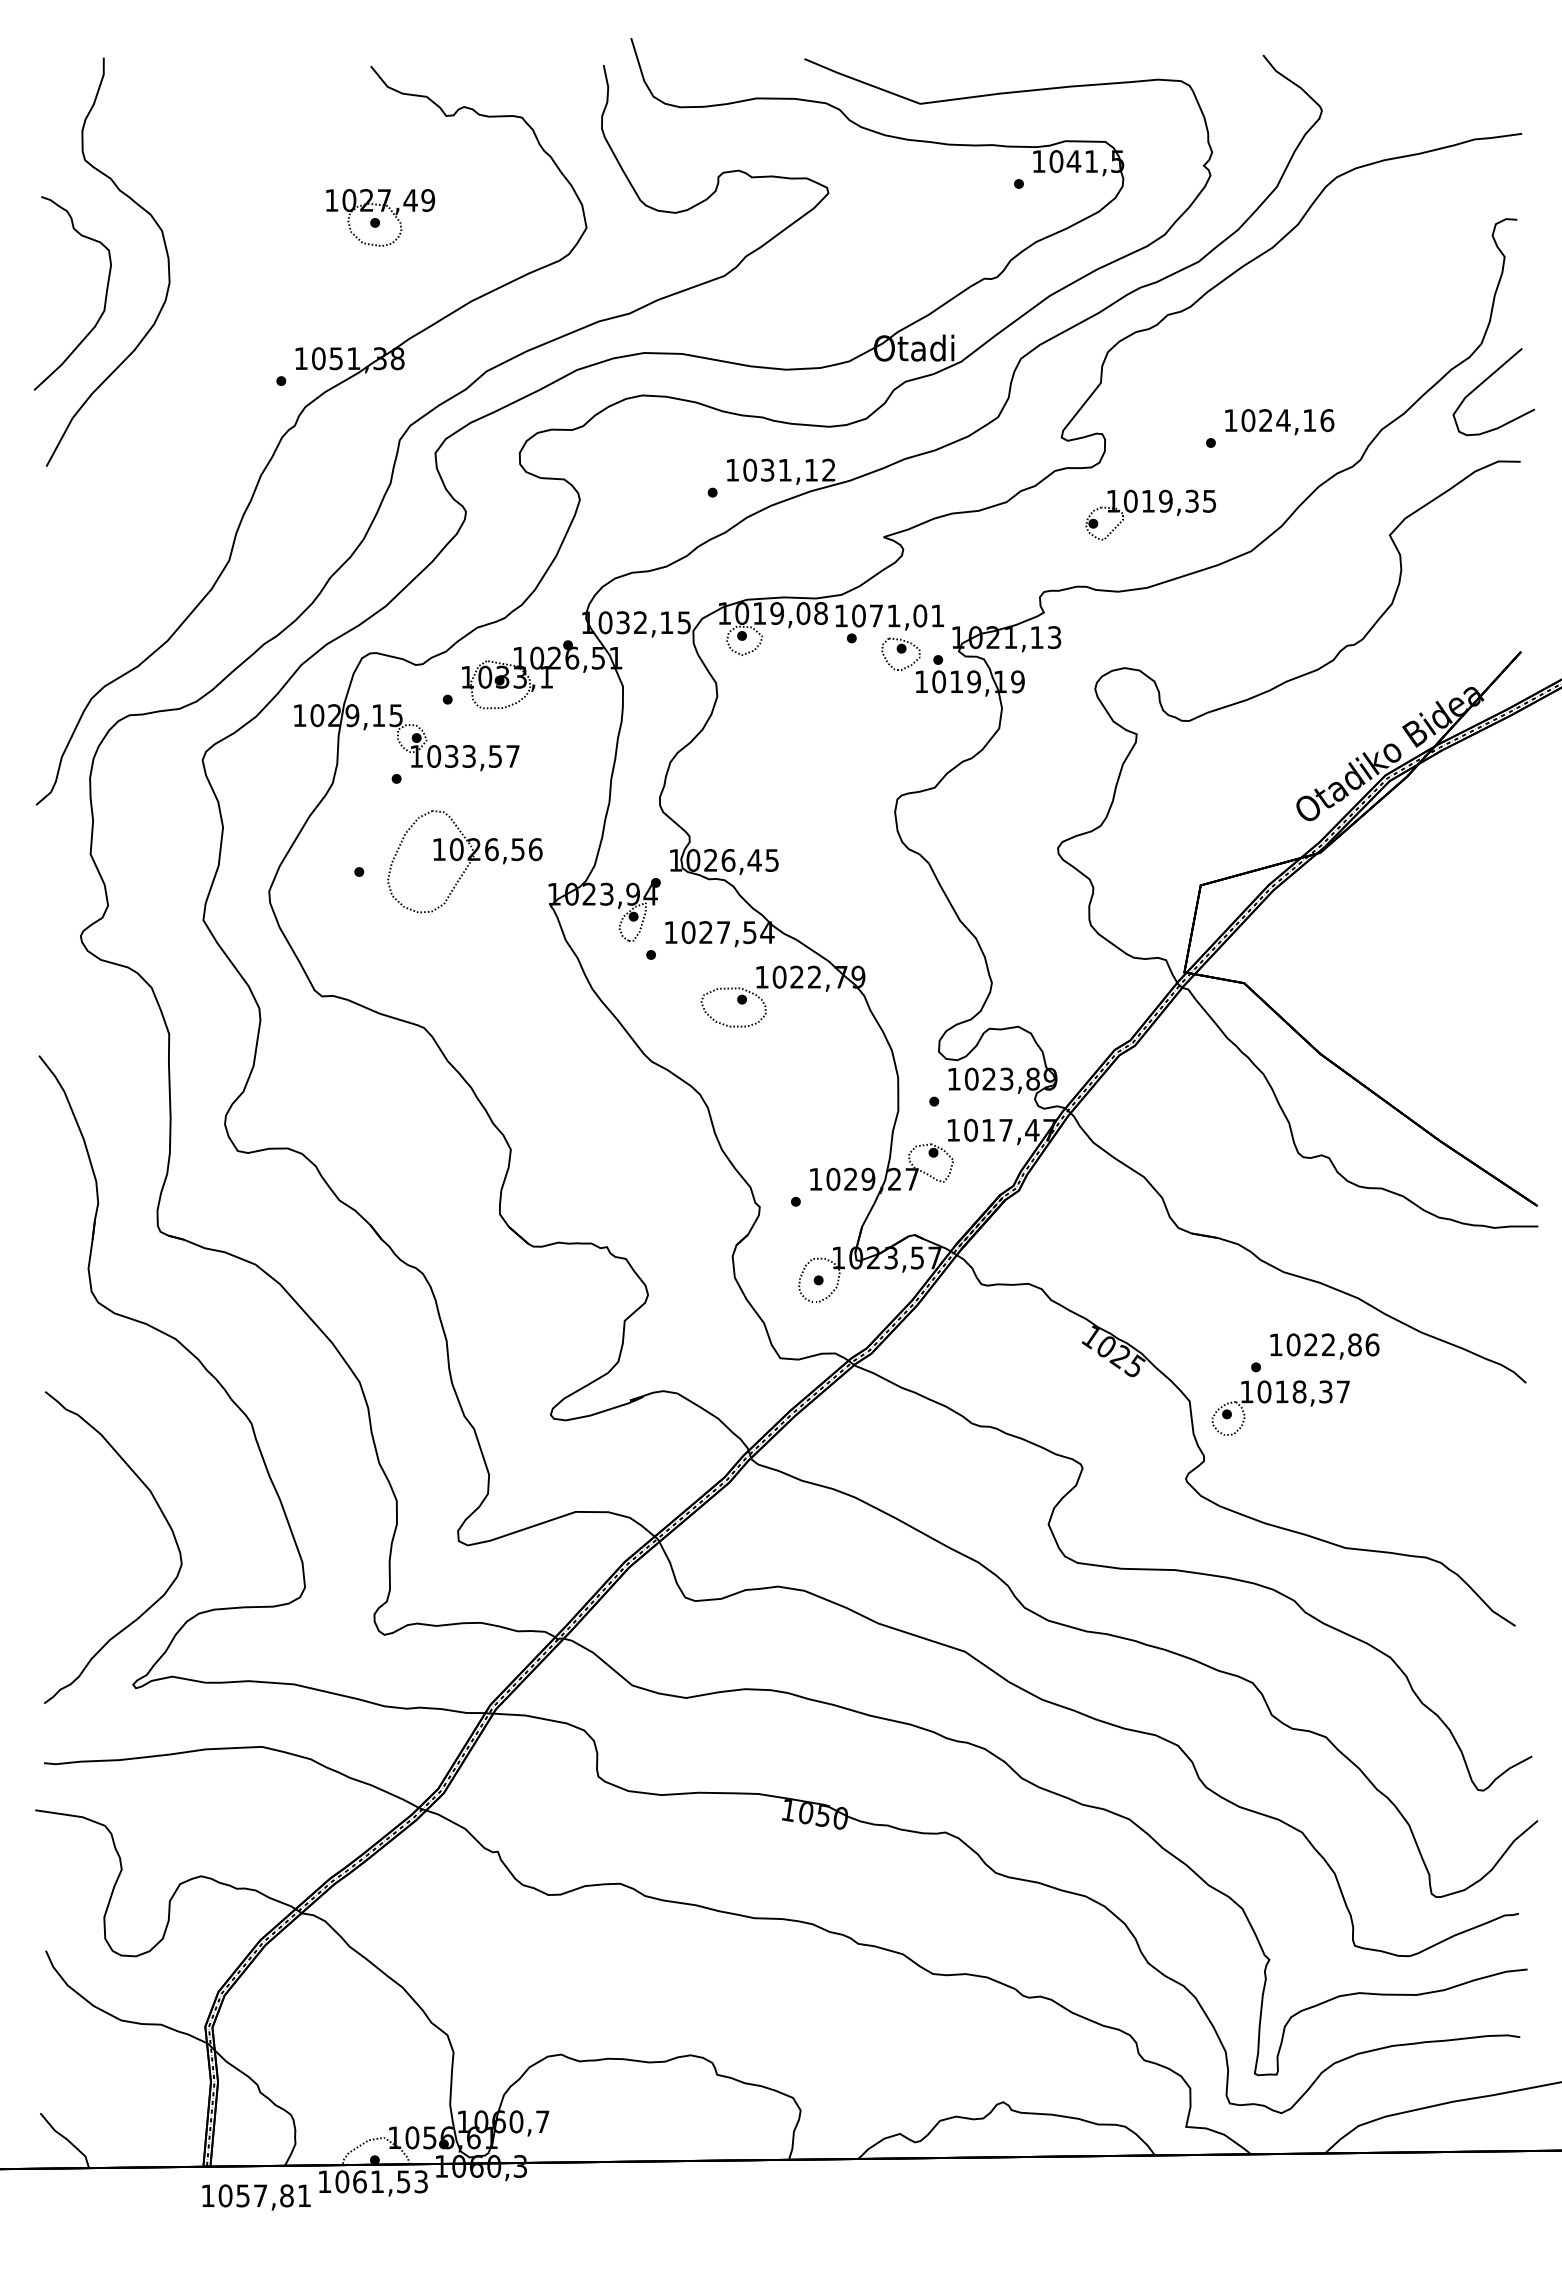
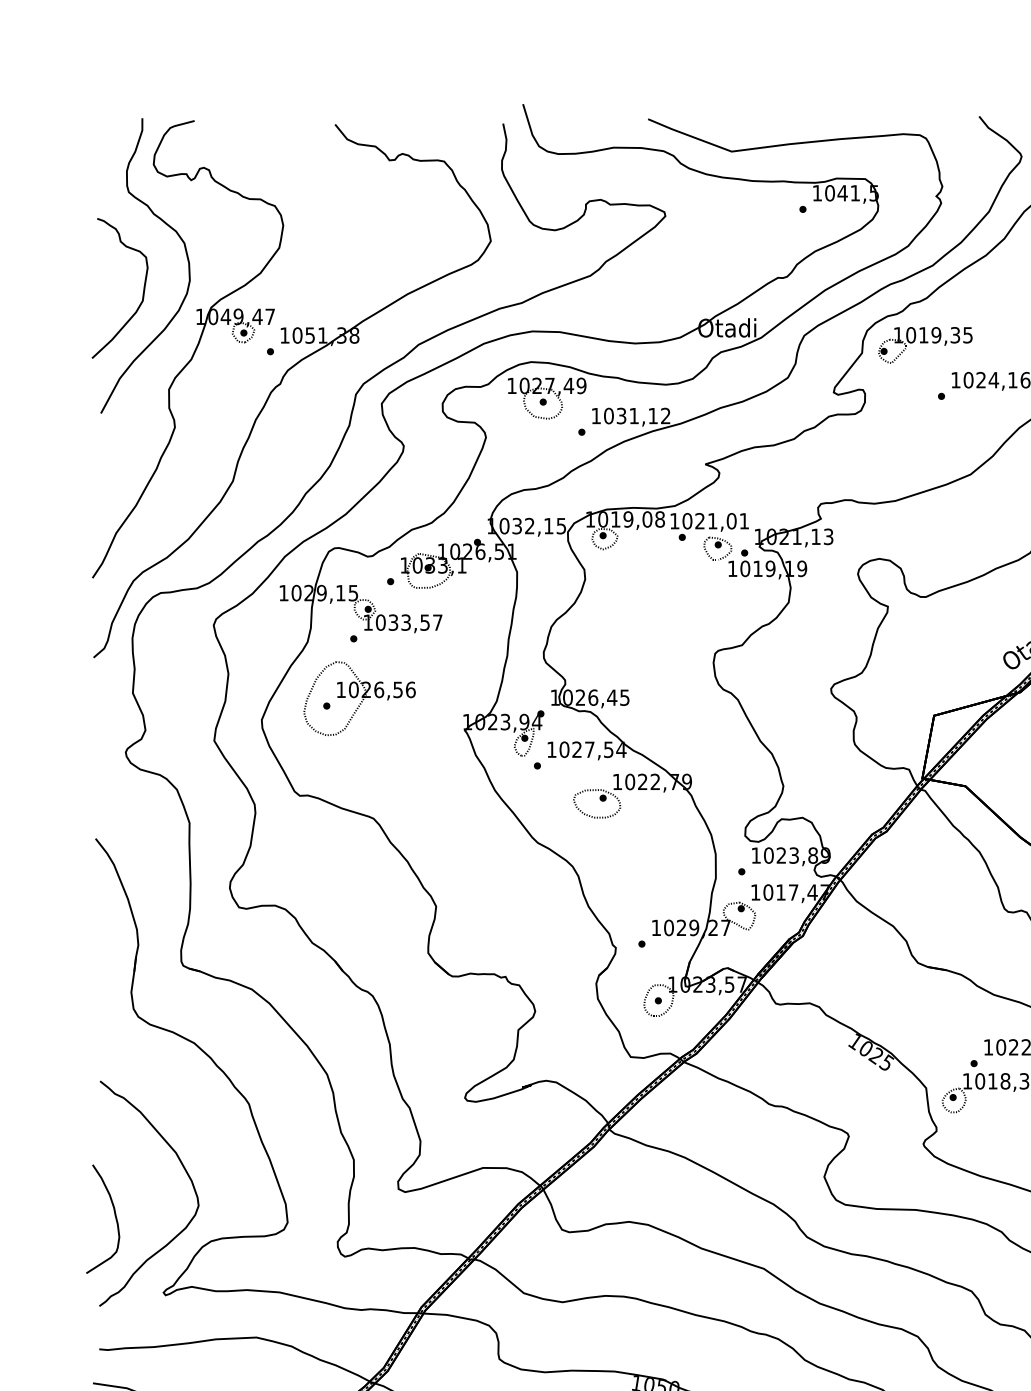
part: (380, 217) -> (547, 398), moved
part: (174, 382) -> (193, 352), added
part: (1150, 514) -> (925, 344), moved
text: (875, 615) -> (699, 520), 1071,01 -> 1021,01
part: (464, 861) -> (359, 698), moved
curve: (65, 1577) -> (114, 1215), added

